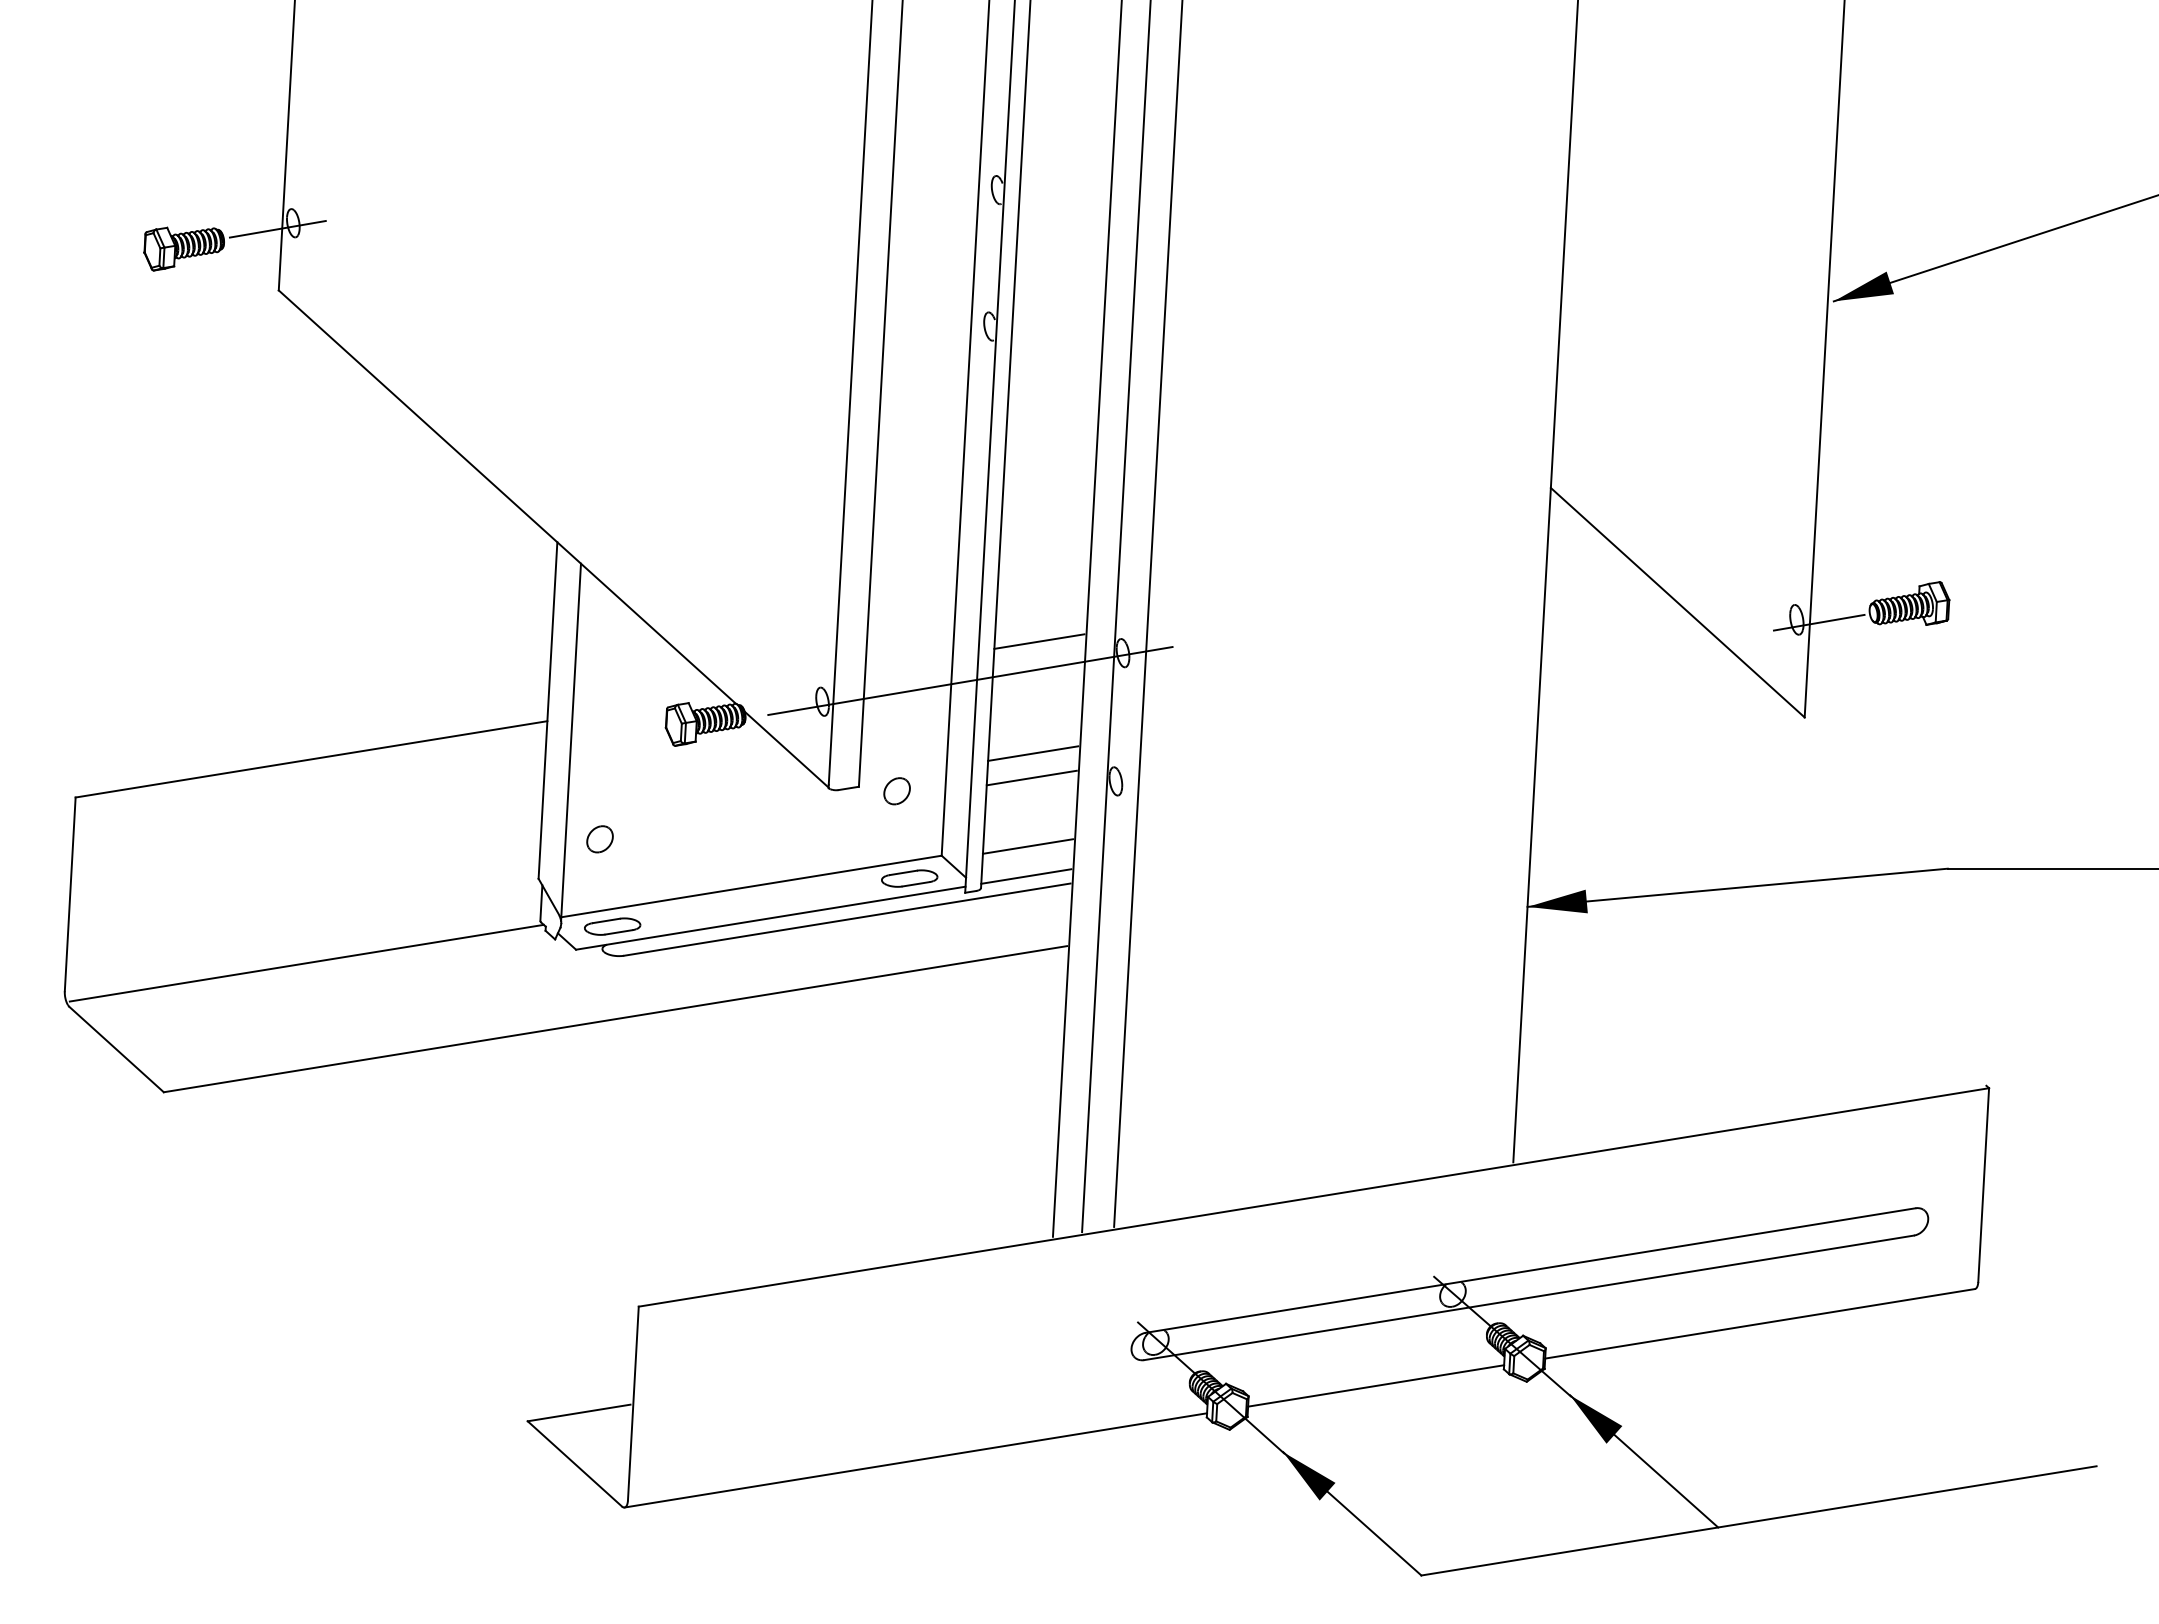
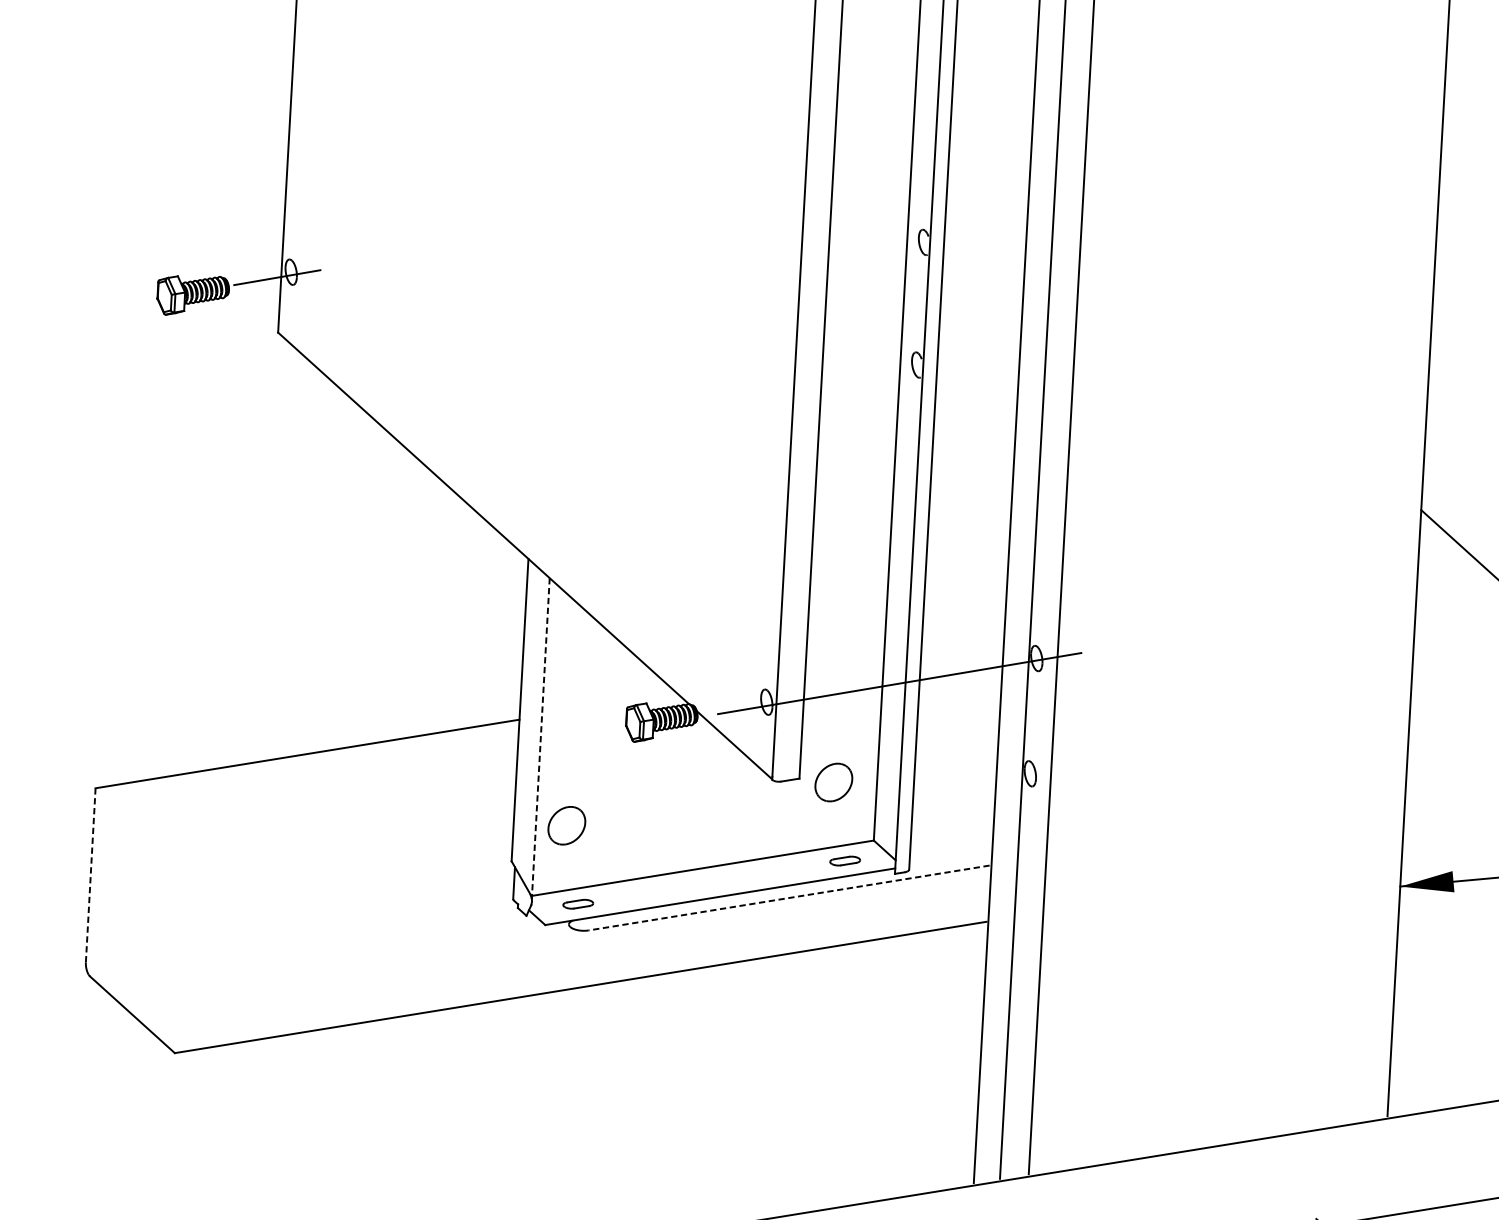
line: (1039, 641) -> (961, 648), removed
line: (571, 742) -> (541, 738), solid -> dashed
line: (1033, 753) -> (956, 748), removed
line: (1031, 777) -> (954, 770), removed
part: (896, 791) -> (833, 782), size x1.6
part: (599, 839) -> (566, 826), size x1.6
line: (1027, 846) -> (950, 832), removed
line: (1026, 876) -> (950, 859), removed
part: (909, 878) -> (844, 861), size x0.6
line: (70, 894) -> (90, 875), solid -> dashed
line: (846, 919) -> (788, 897), solid -> dashed
part: (612, 926) -> (578, 904), size x0.6
line: (306, 962) -> (303, 936), removed

